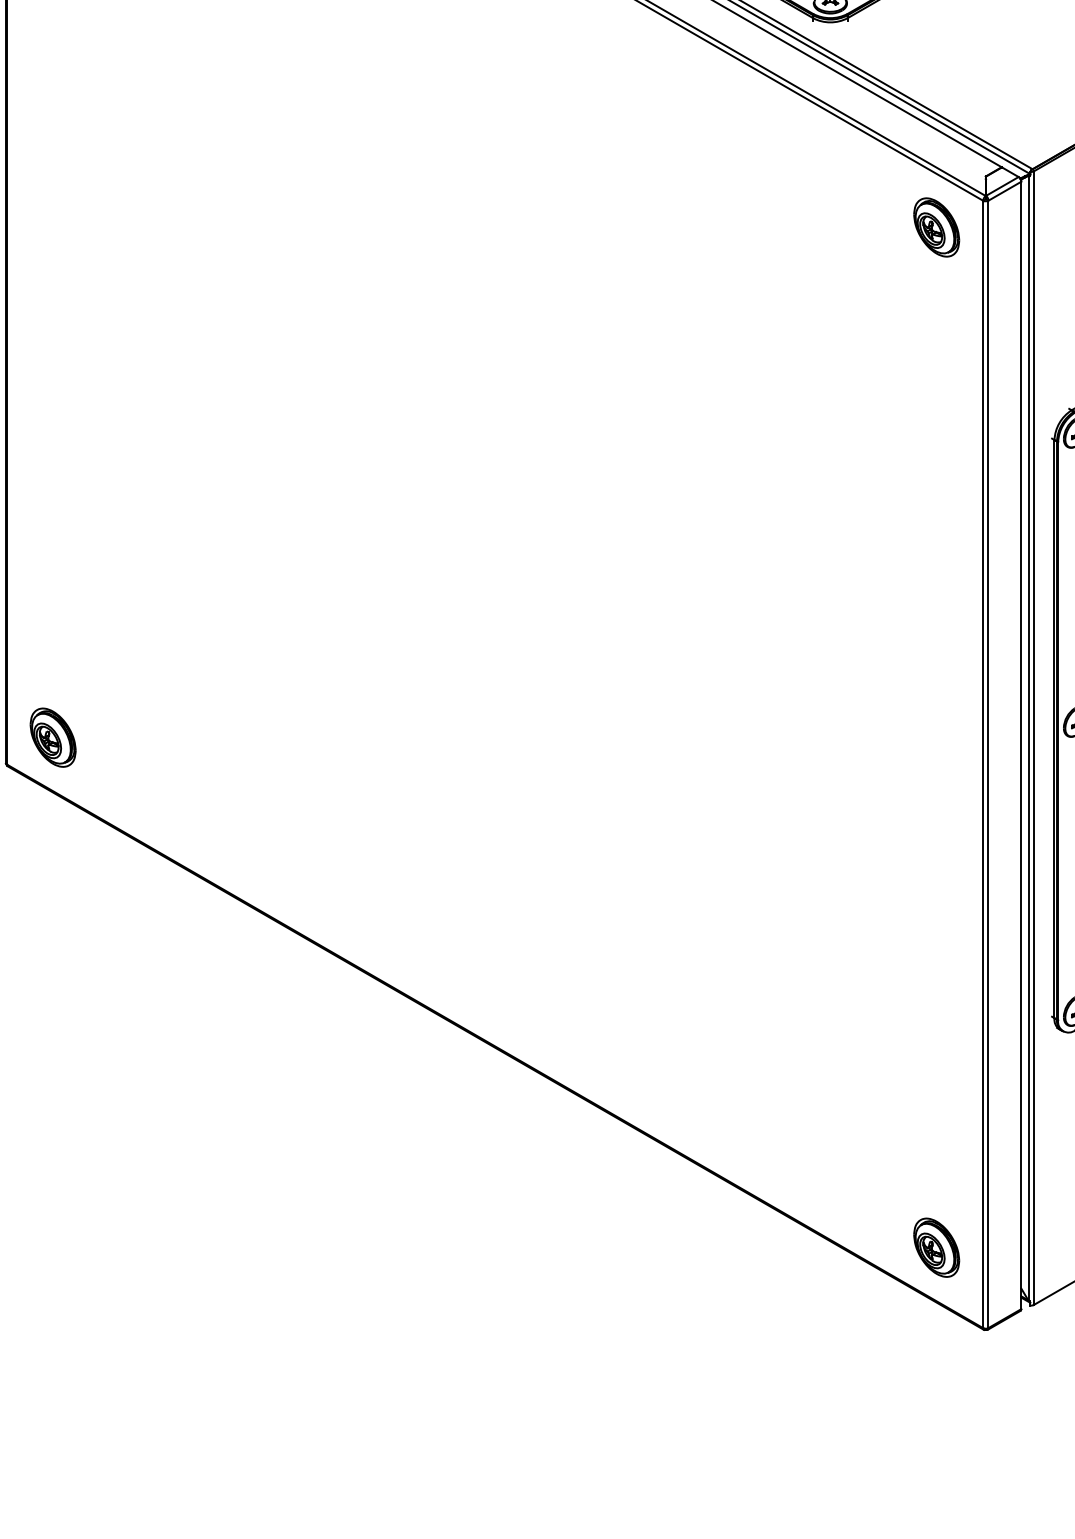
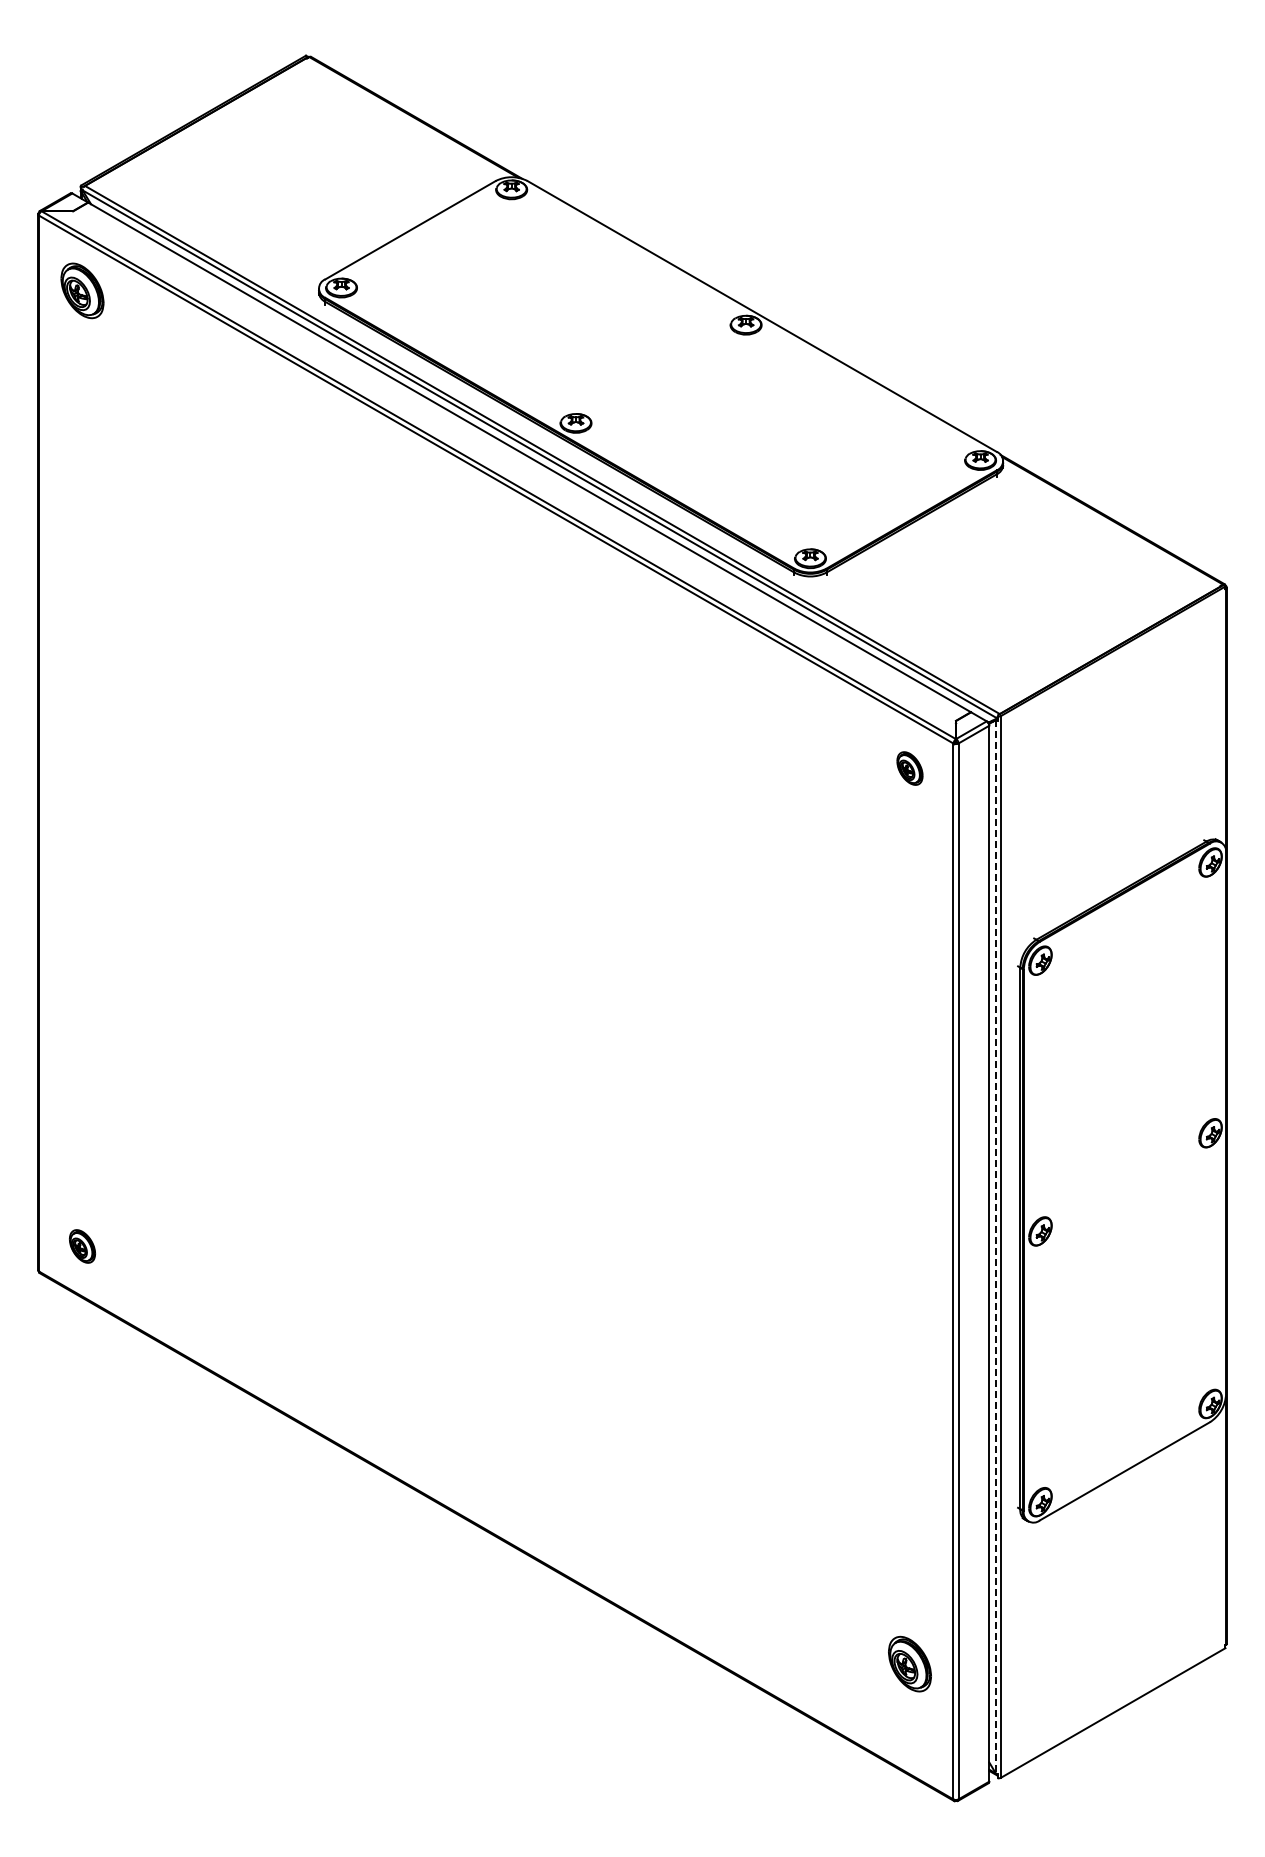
part: (936, 227) -> (909, 768), size x0.6
part: (53, 737) -> (82, 1246), size x0.6
line: (1027, 737) -> (995, 1246), solid -> dashed
part: (936, 1247) -> (909, 1663), moved

